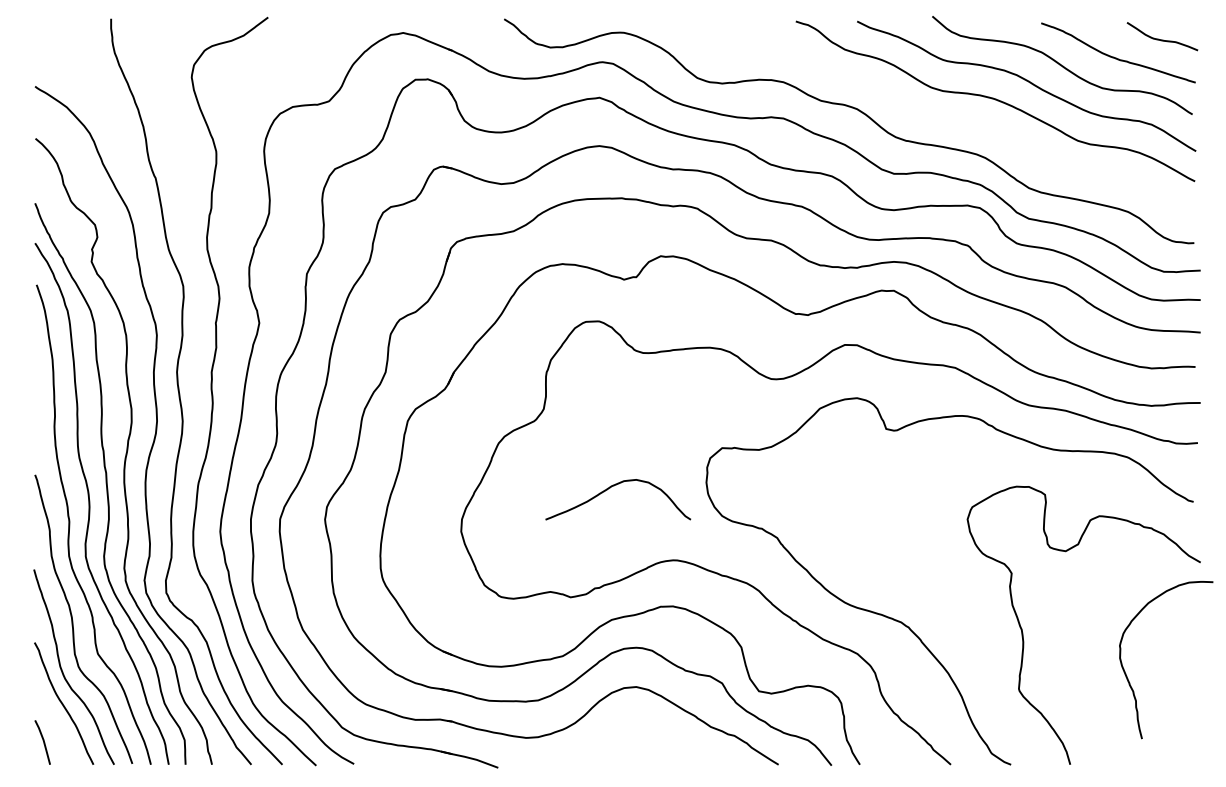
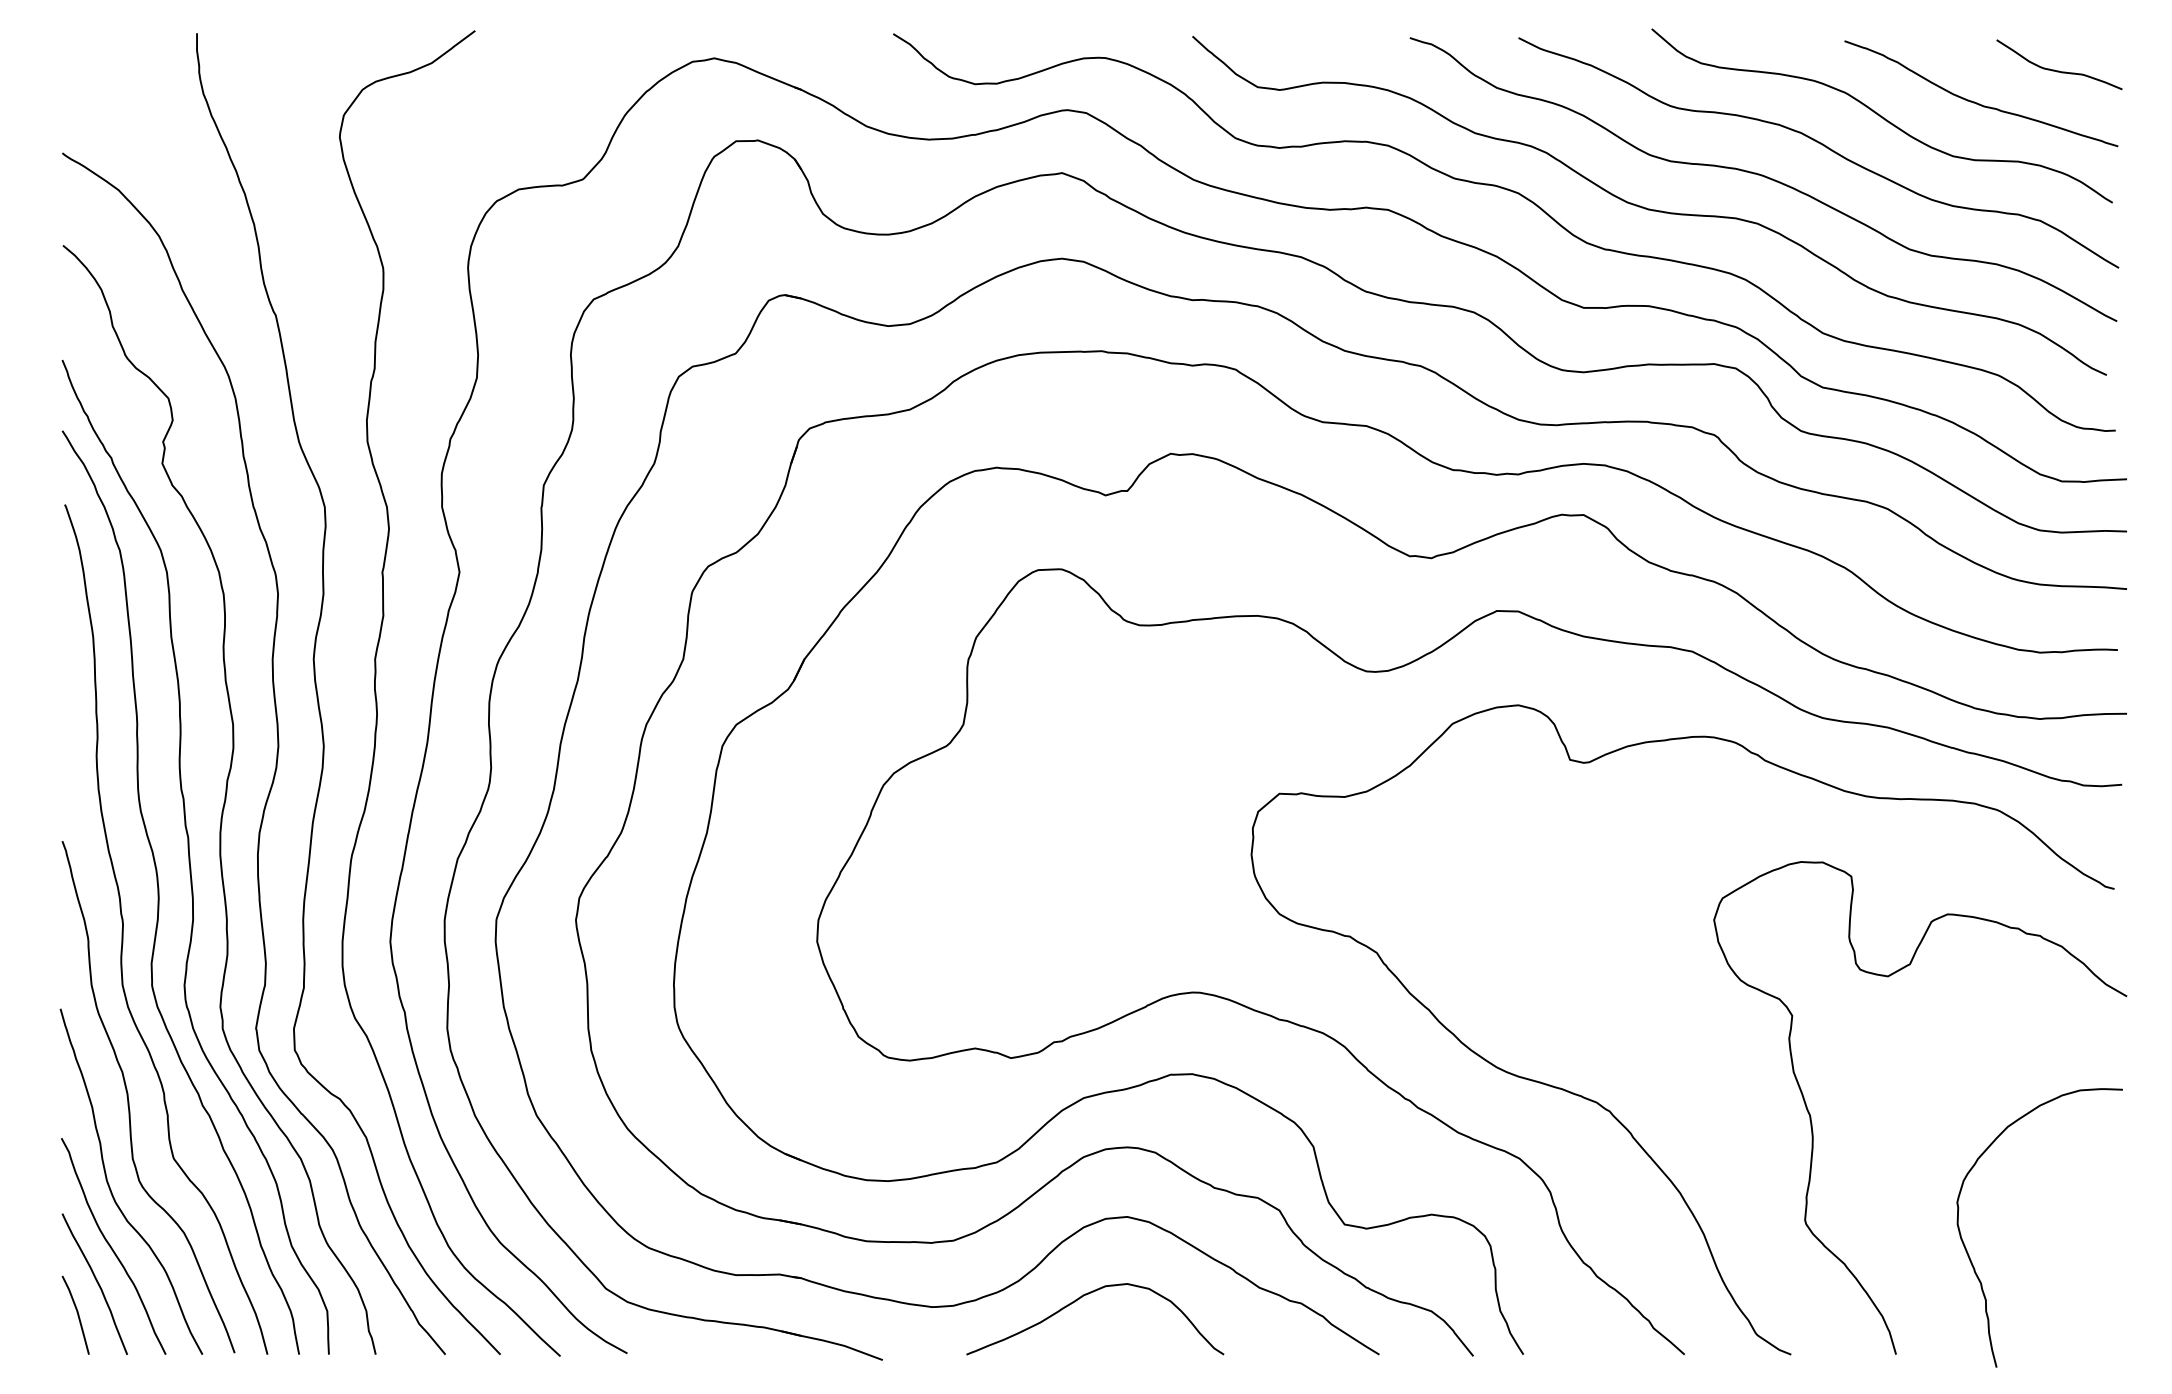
curve: (930, 117) -> (1648, 208), added
curve: (614, 486) -> (1088, 1295), moved
curve: (1128, 678) -> (1972, 1260), moved
curve: (53, 723) -> (94, 1281), added

